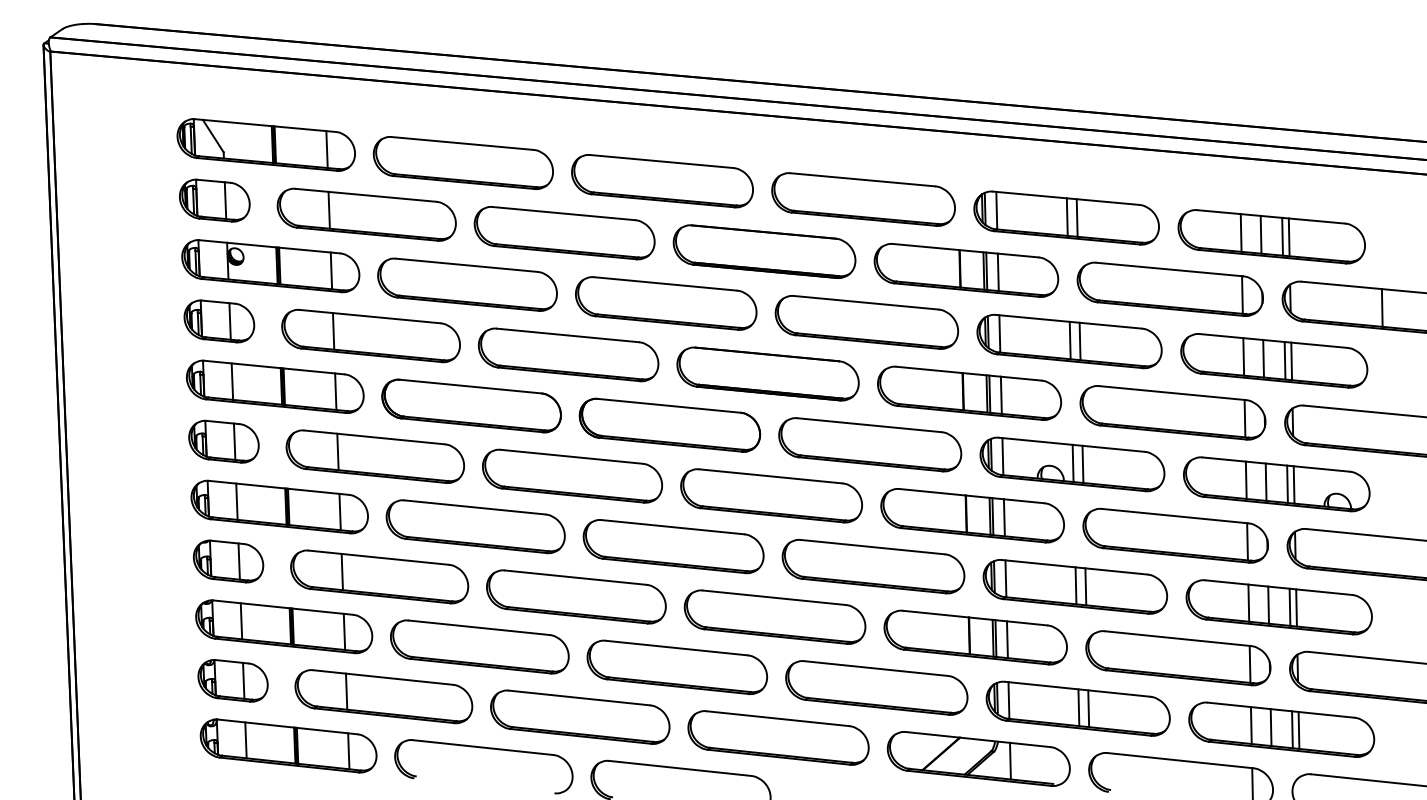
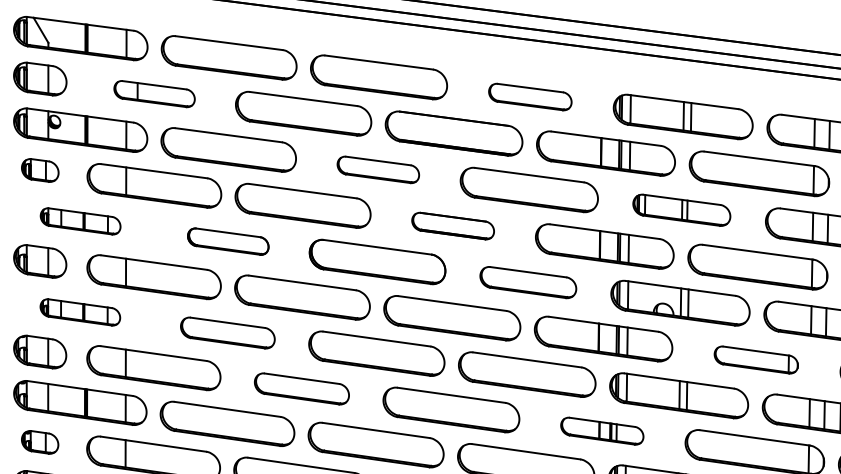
part: (863, 199) -> (530, 97), size x0.6
part: (366, 214) -> (154, 93), size x0.6
part: (666, 303) -> (378, 169), size x0.6
part: (219, 321) -> (40, 170), size x0.7
part: (1069, 341) -> (681, 210), size x0.7
part: (767, 373) -> (452, 225), size x0.6
part: (275, 386) -> (80, 221), size x0.6
part: (471, 405) -> (228, 241), size x0.6
part: (870, 444) -> (528, 282), size x0.7
part: (279, 506) -> (80, 312), size x0.6
part: (475, 526) -> (227, 332), size x0.7
part: (1175, 535) -> (756, 359), size x0.6
part: (576, 596) -> (302, 388), size x0.7
part: (975, 637) -> (602, 431), size x0.6
part: (232, 680) -> (39, 442), size x0.7

